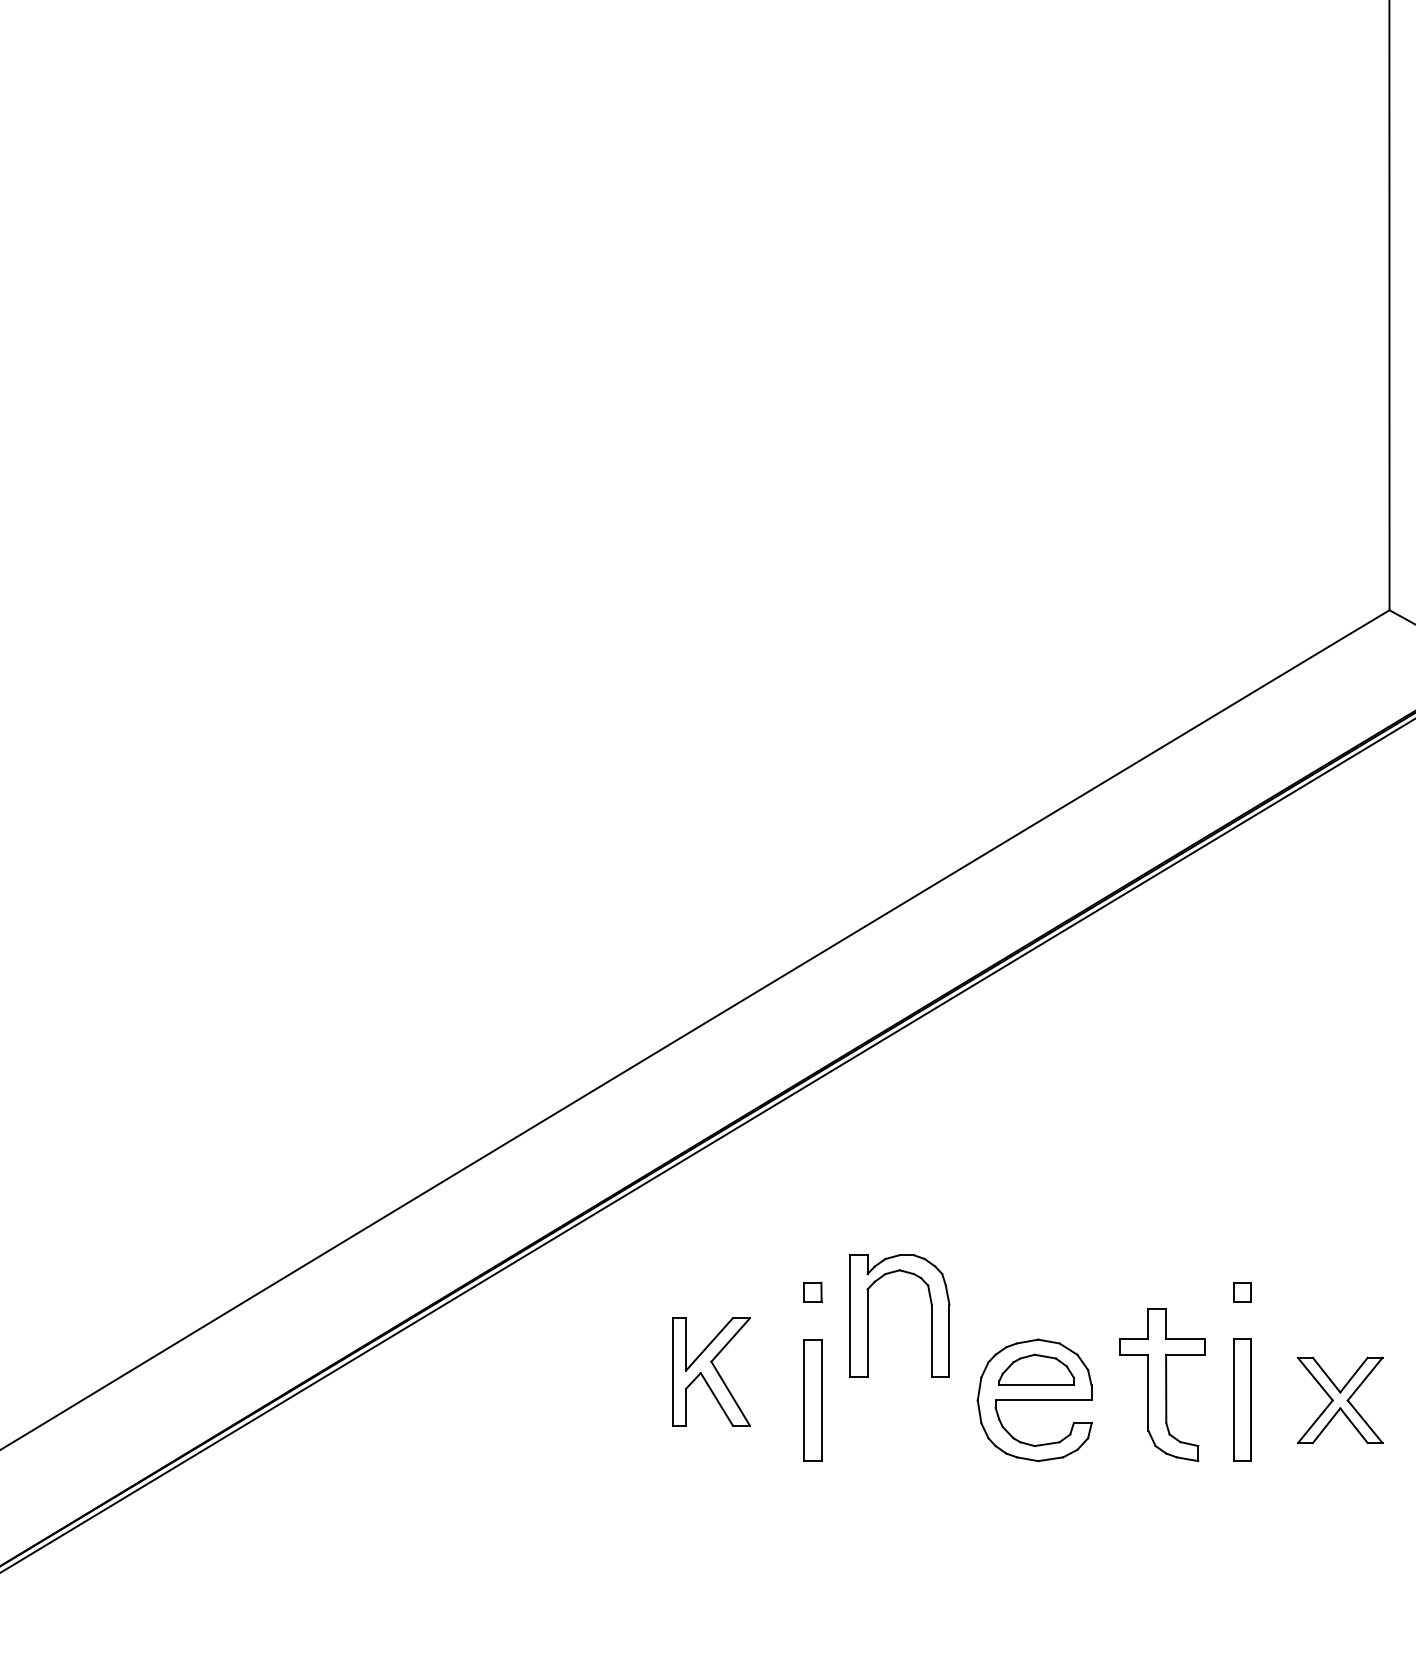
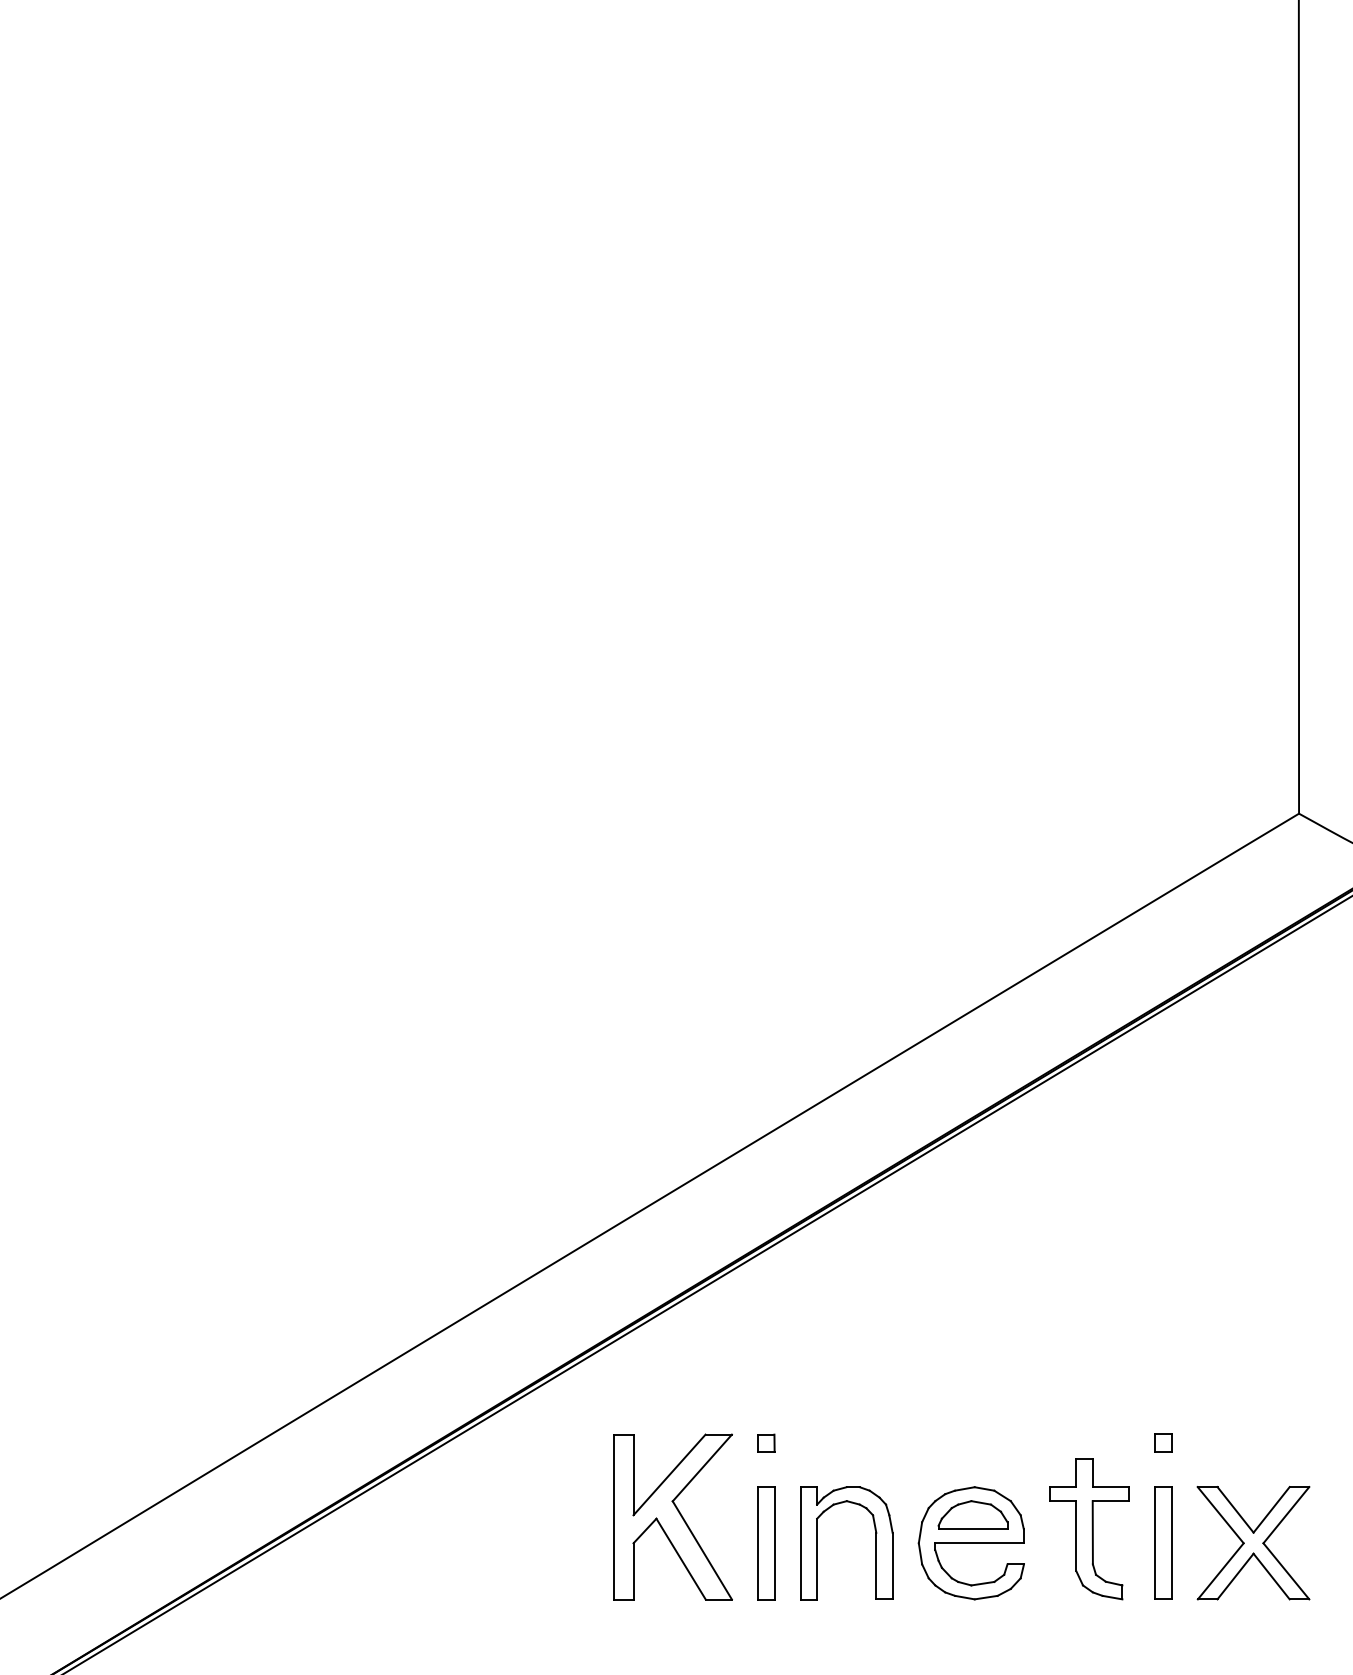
part: (868, 1316) -> (817, 1543), moved
part: (711, 1371) -> (672, 1516), size x1.67
part: (1340, 1400) -> (1253, 1543), size x1.43

